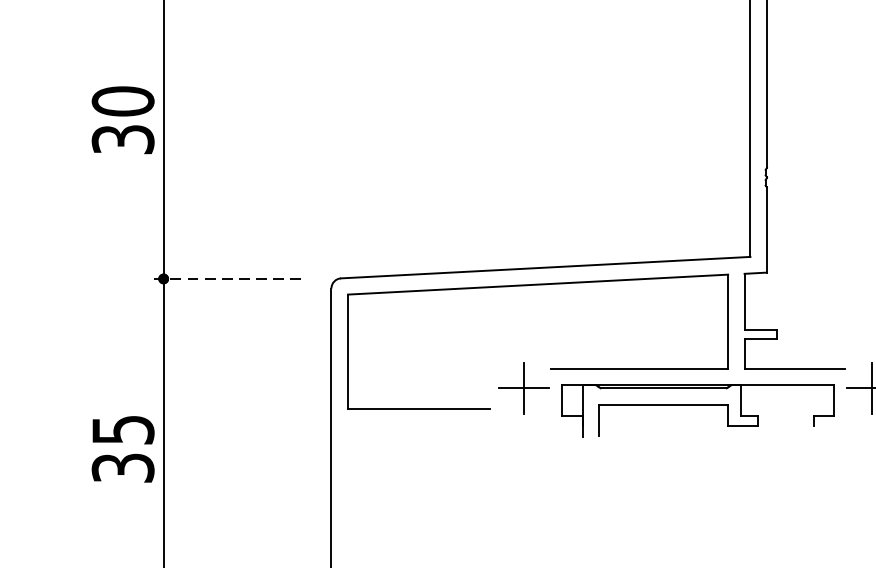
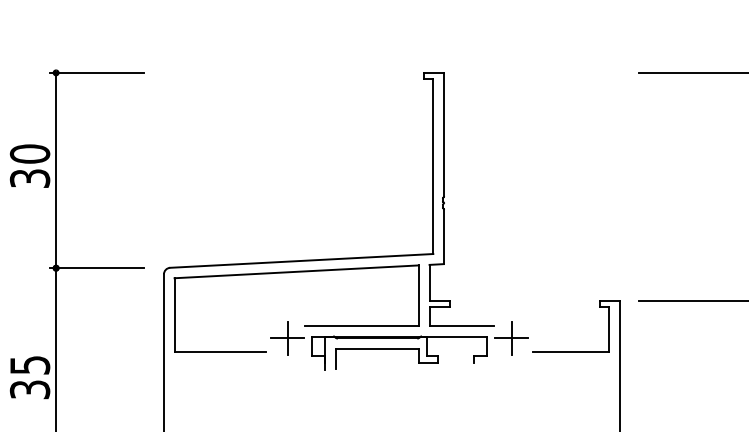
line: (226, 279) -> (96, 268), dashed -> solid

